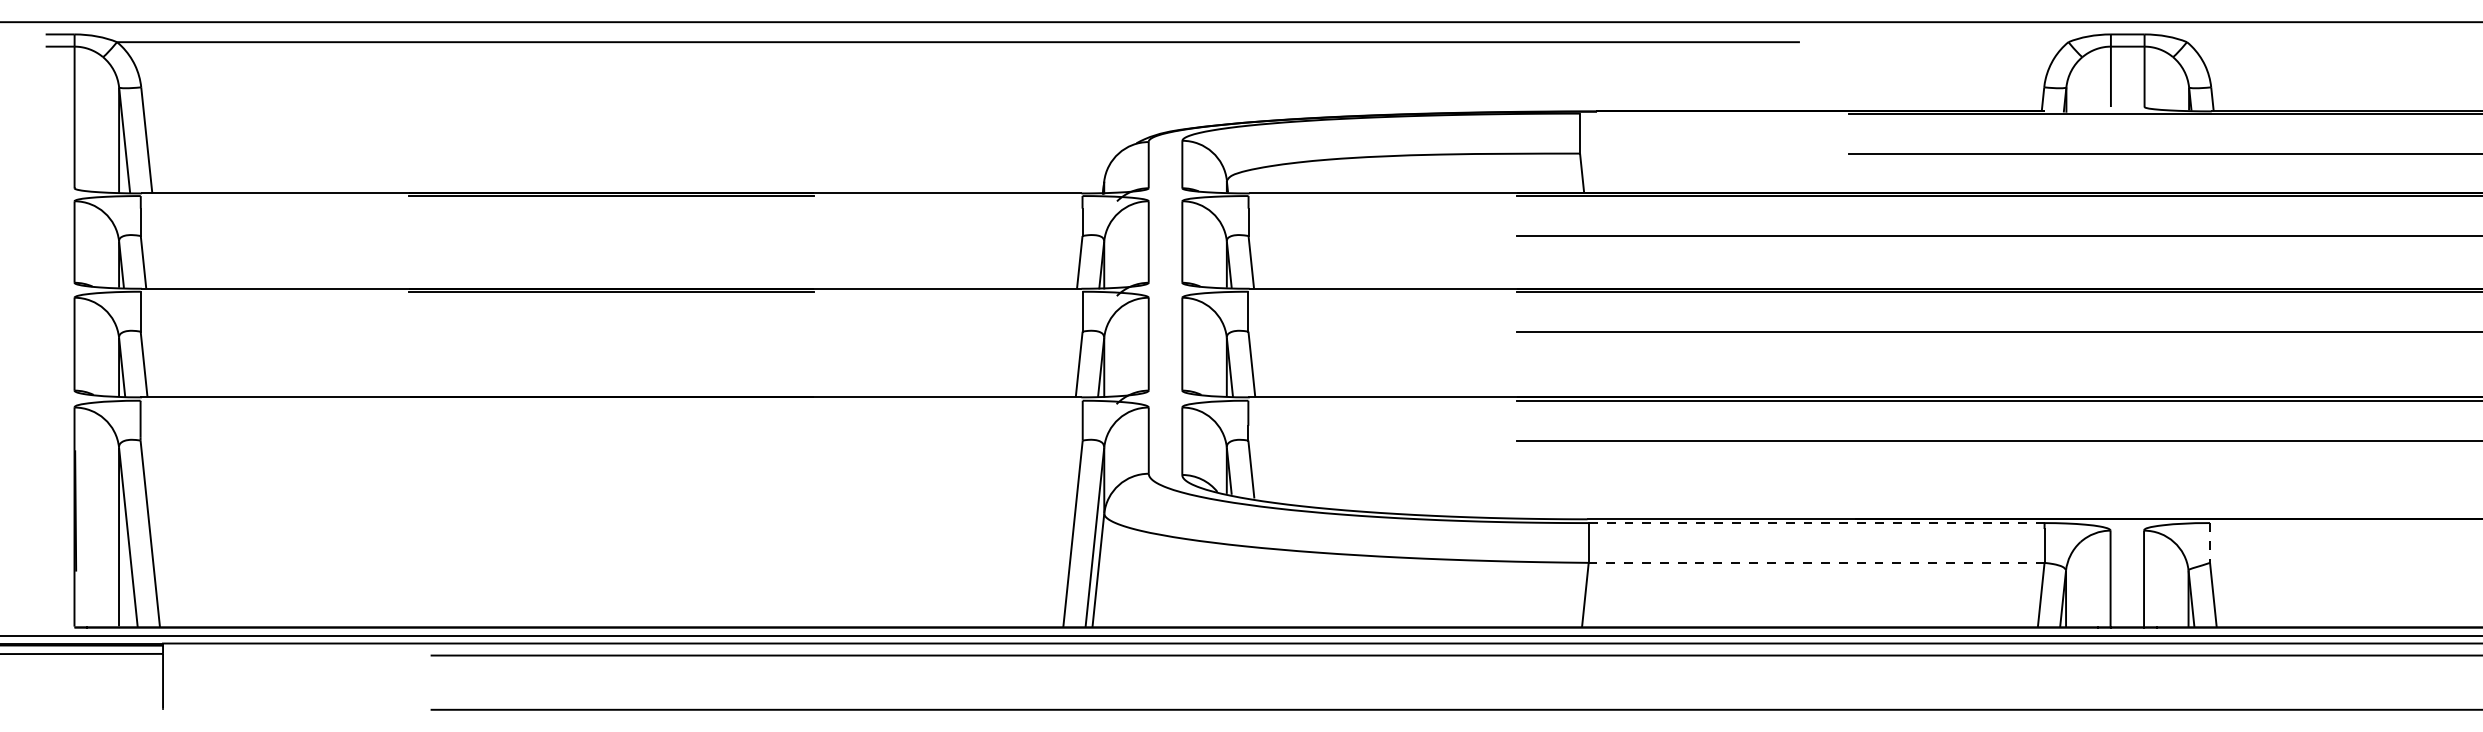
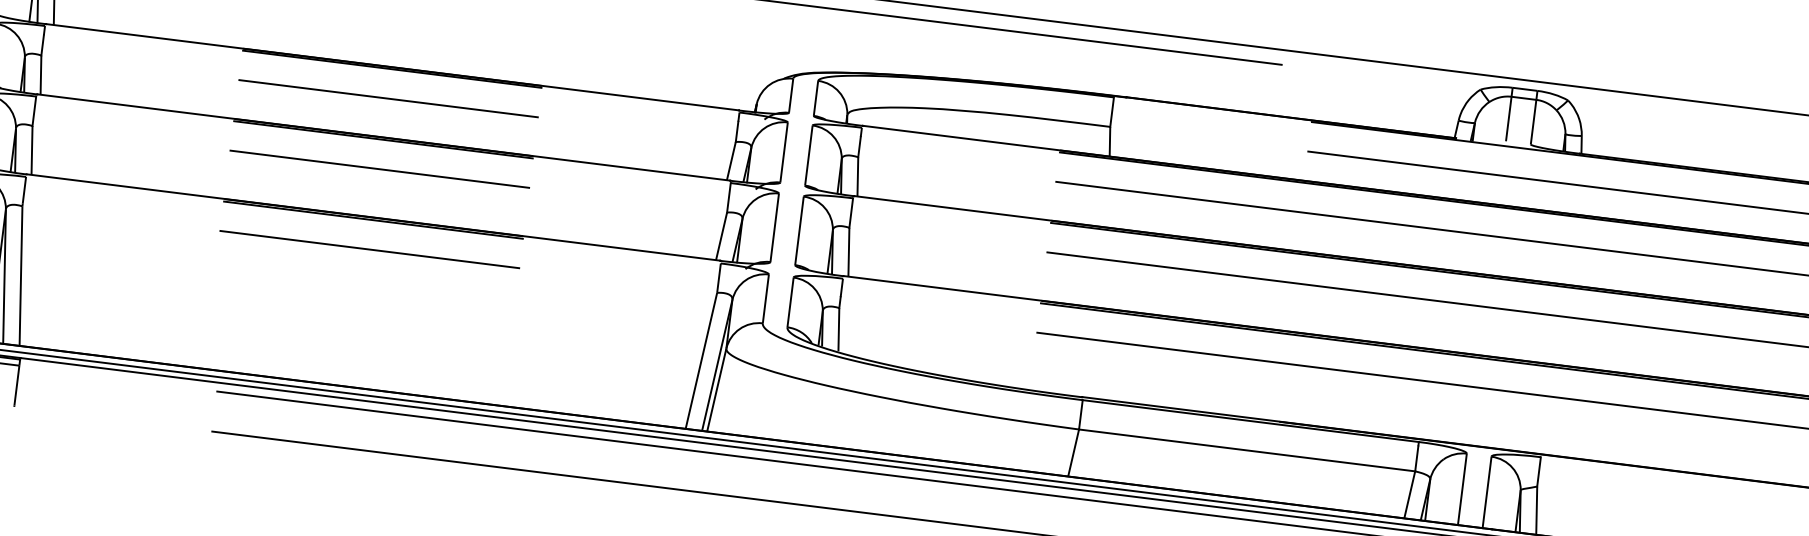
line: (611, 236) -> (388, 99), added
line: (611, 331) -> (379, 169), added
line: (611, 400) -> (373, 220), added
line: (611, 440) -> (369, 249), added
line: (1816, 523) -> (1250, 421), dashed -> solid
line: (2210, 543) -> (1539, 472), dashed -> solid
line: (1816, 562) -> (1247, 450), dashed -> solid

